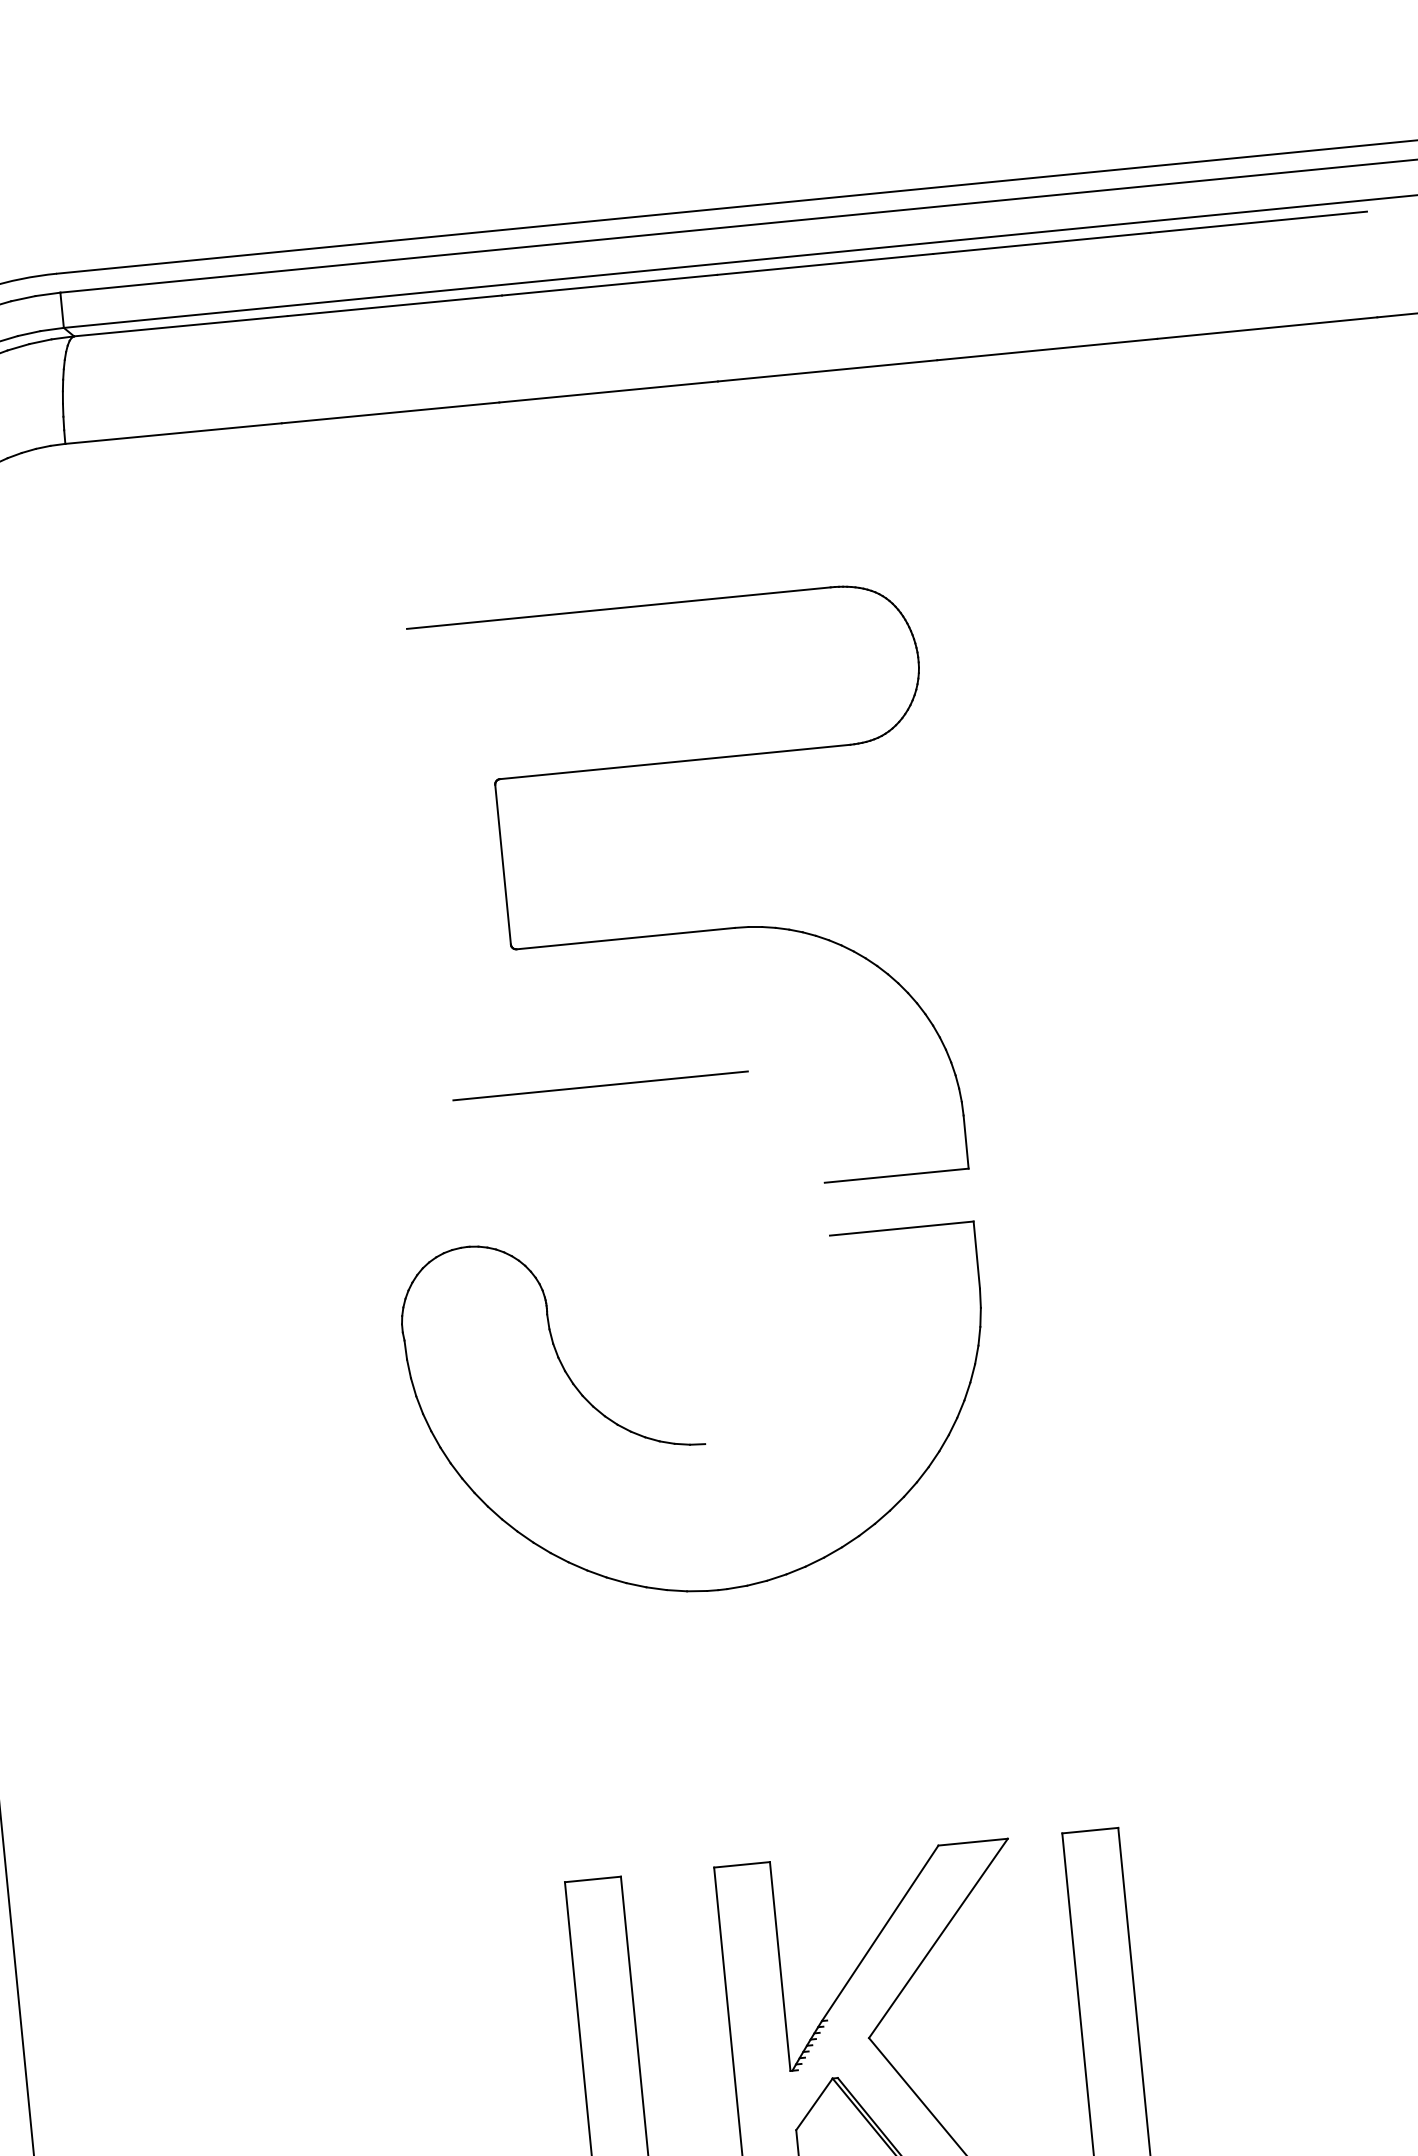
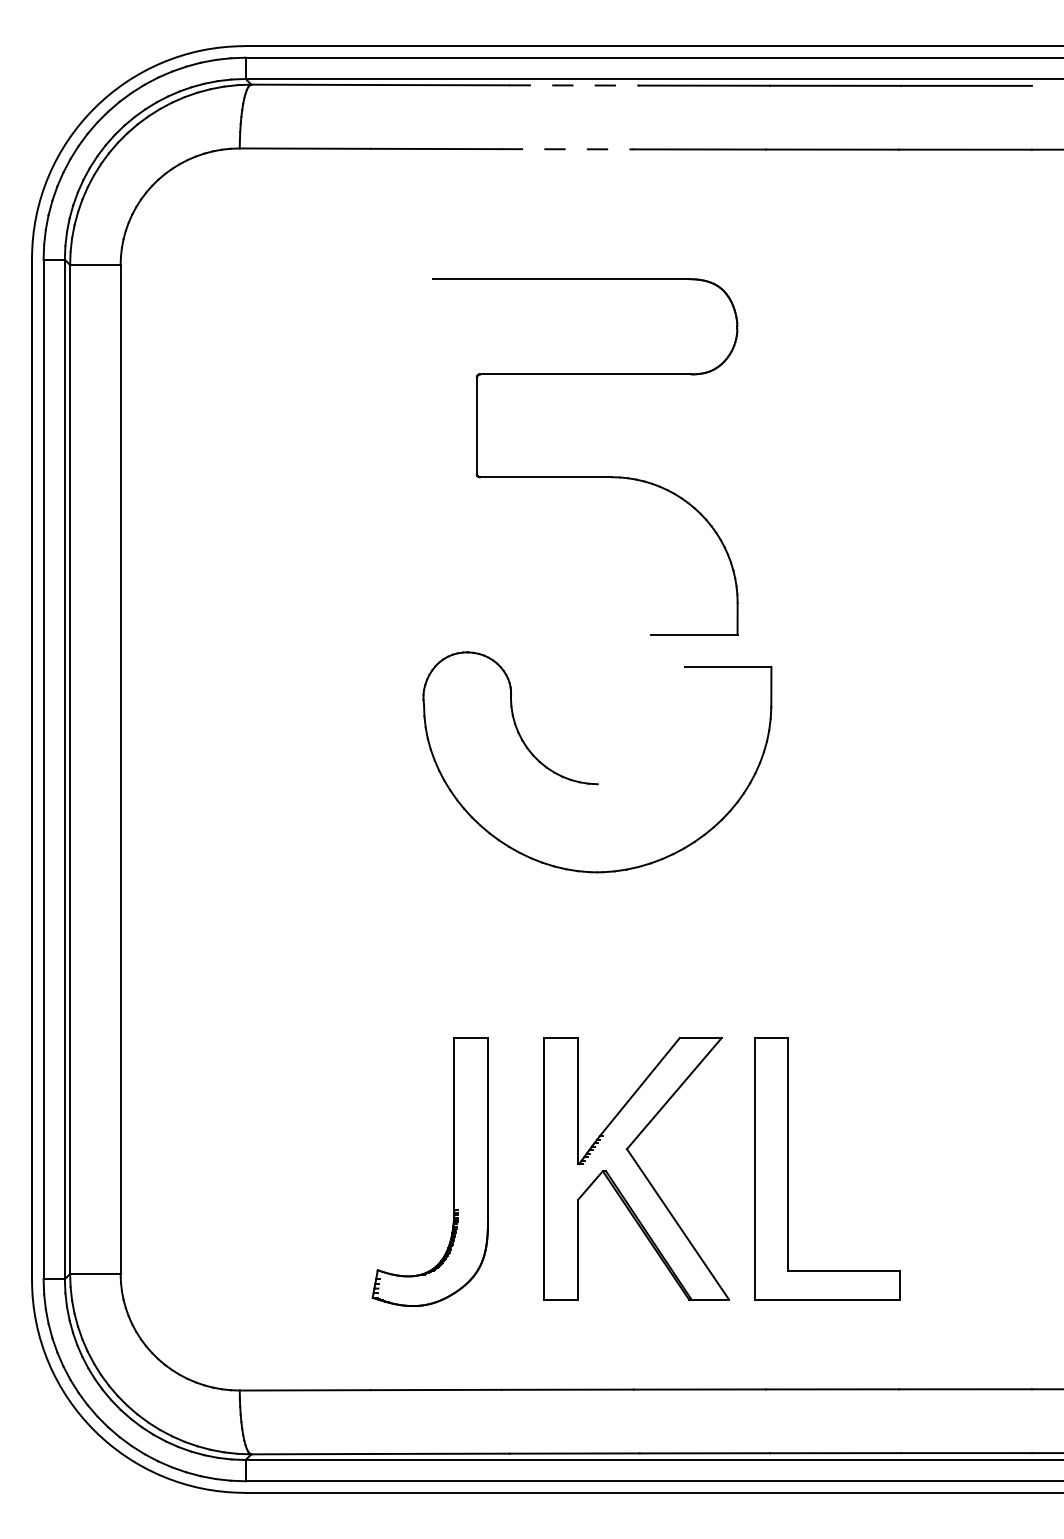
line: (609, 285) -> (574, 85), solid -> dashed
line: (608, 392) -> (567, 149), solid -> dashed
line: (600, 1085) -> (522, 563), removed
part: (704, 1442) -> (597, 783), moved

